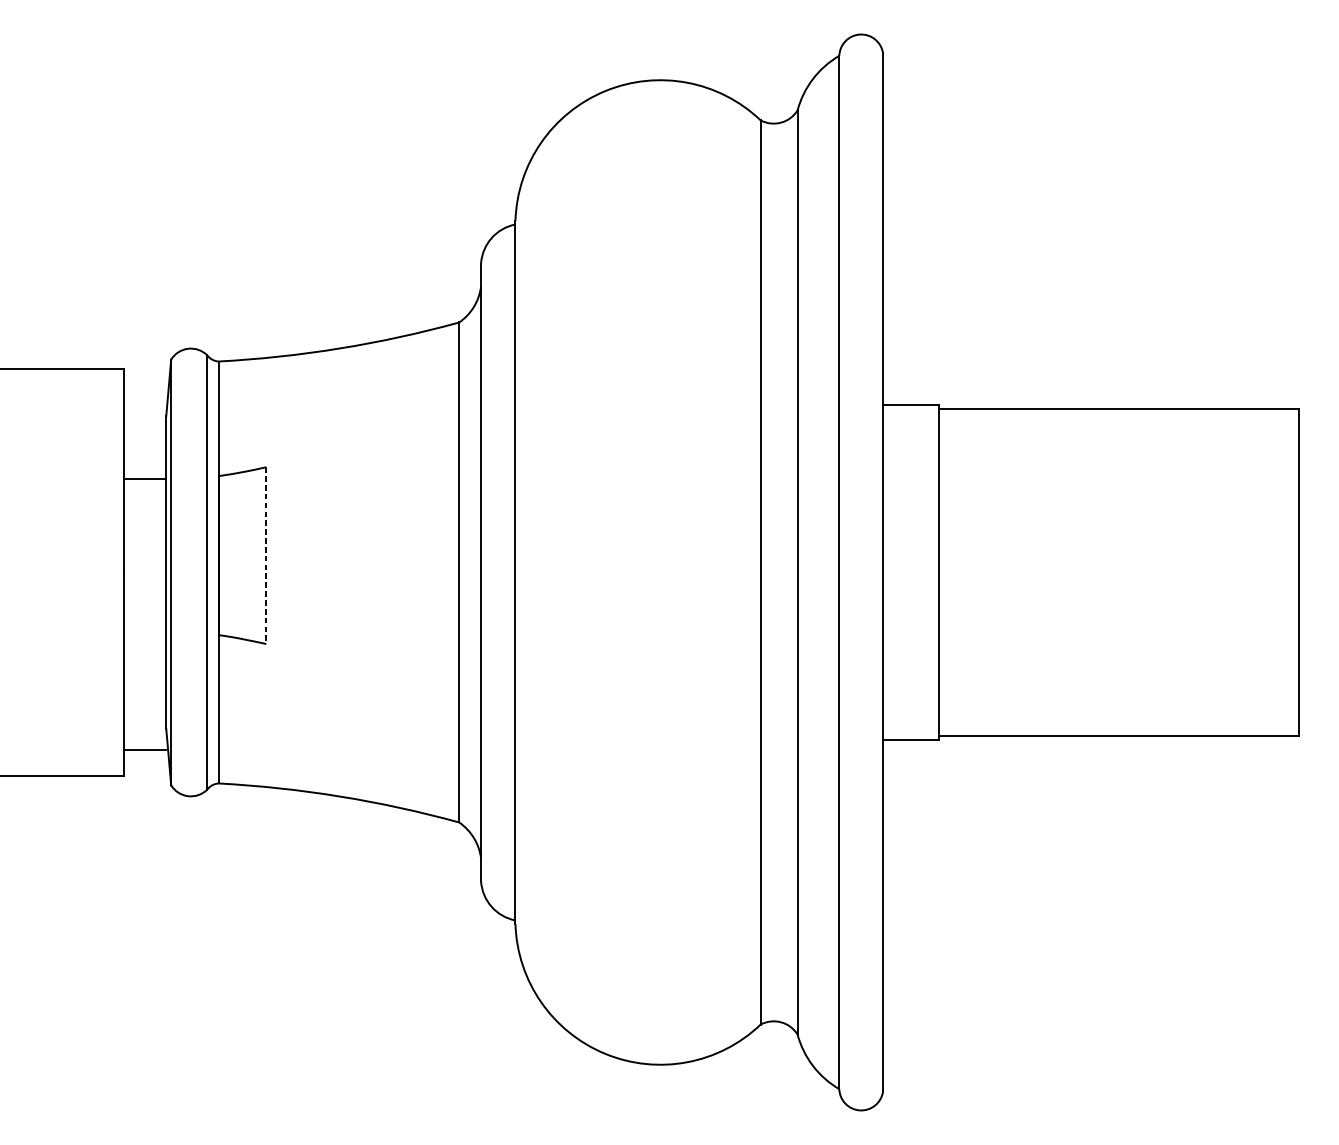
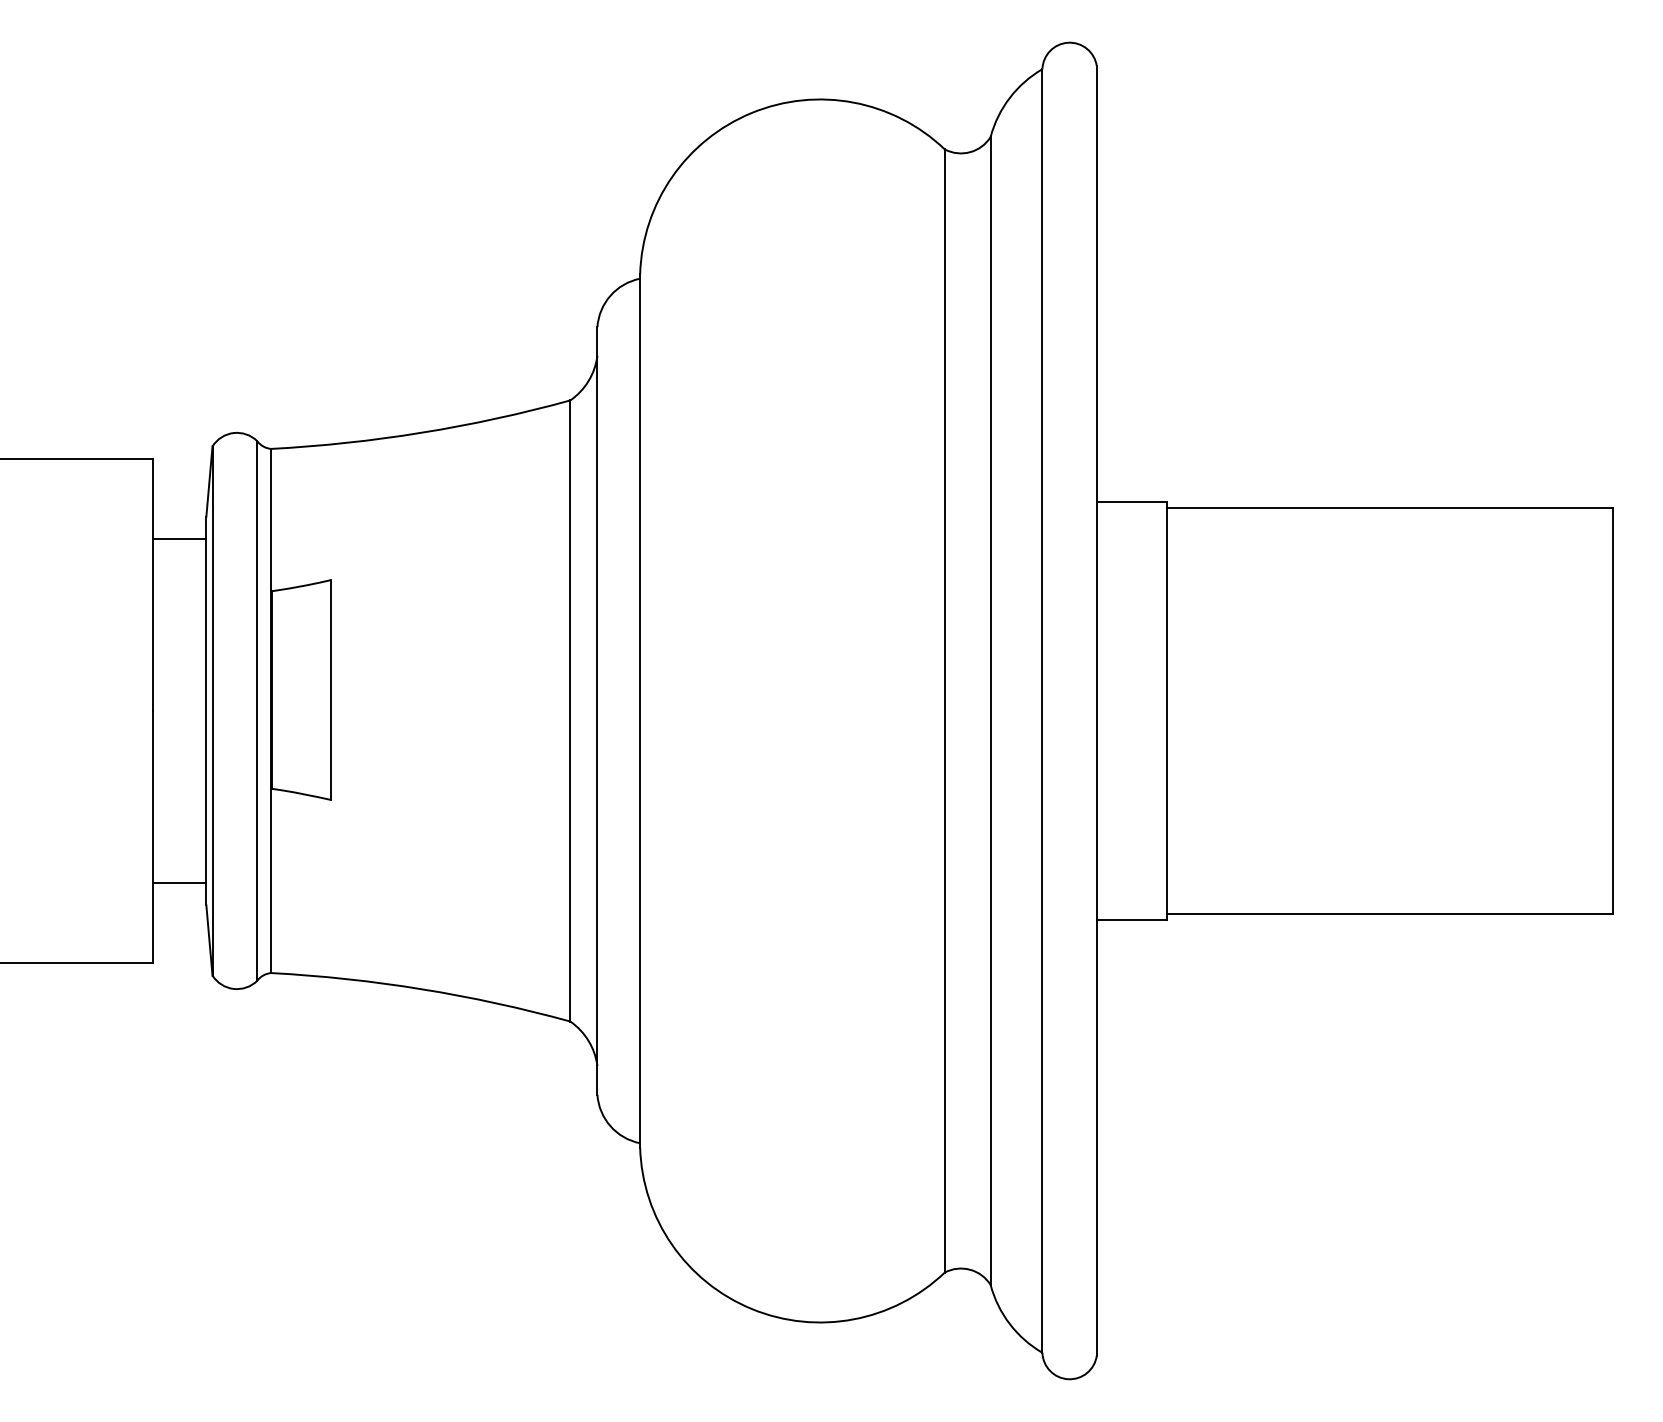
line: (144, 479) -> (179, 539), moved
line: (266, 555) -> (330, 690), dashed -> solid
line: (144, 750) -> (179, 882), moved

